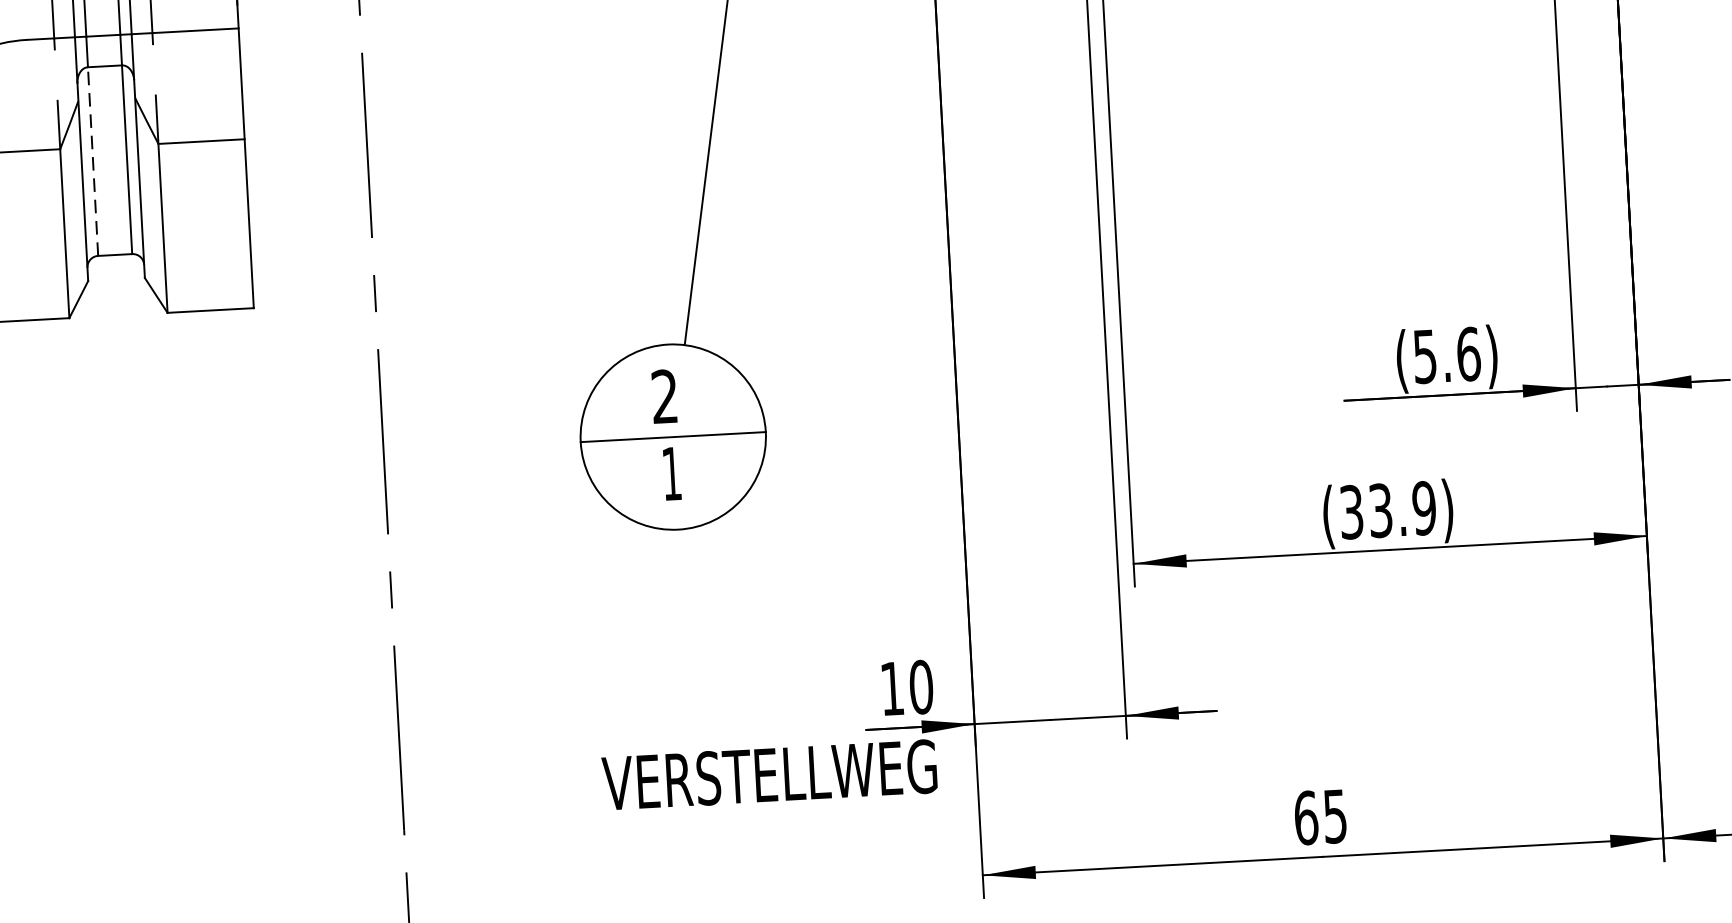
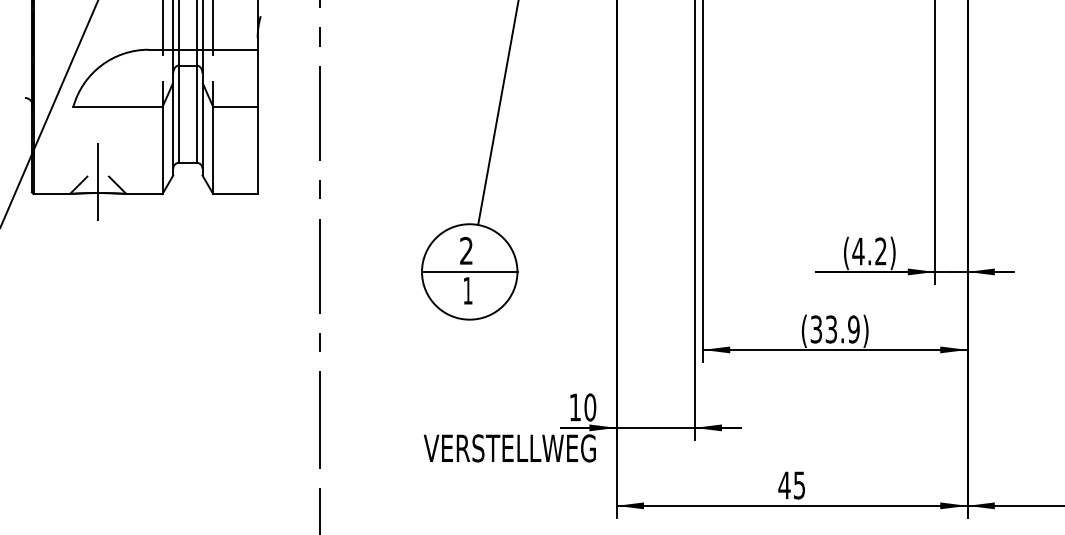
line: (93, 162) -> (179, 114), dashed -> solid
text: (1446, 355) -> (869, 251), (5.6) -> (4.2)
text: (1306, 818) -> (784, 485), 65 -> 45

